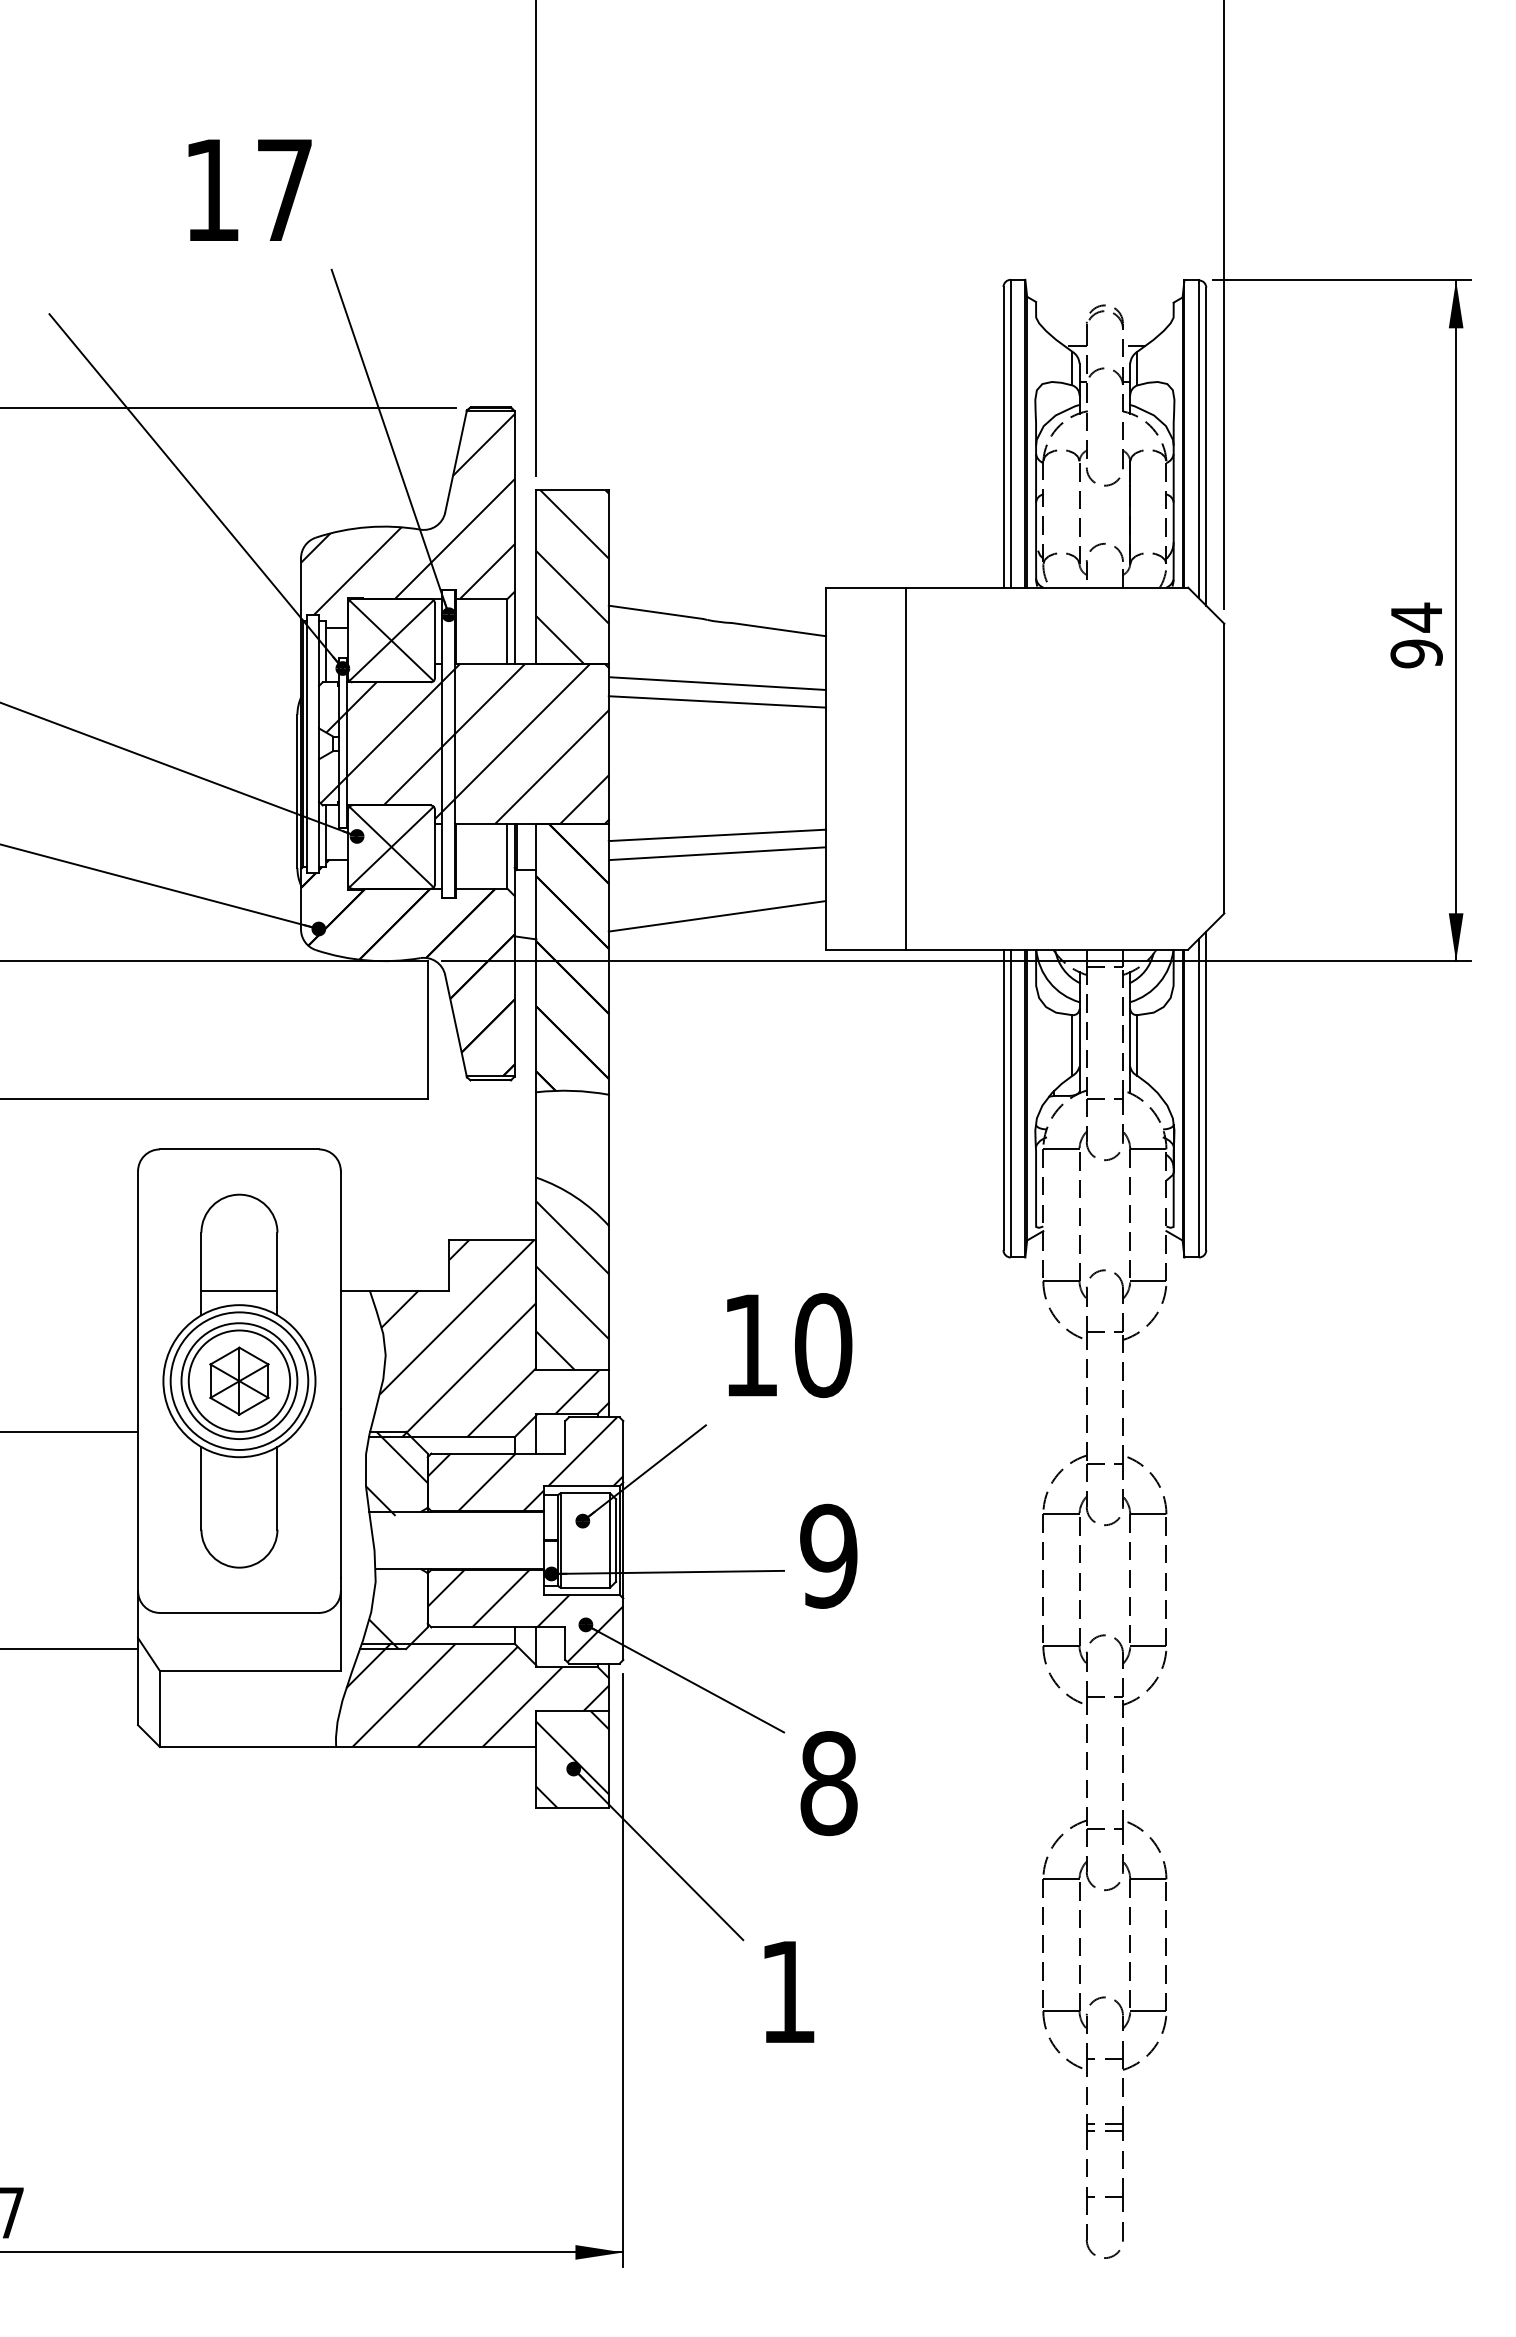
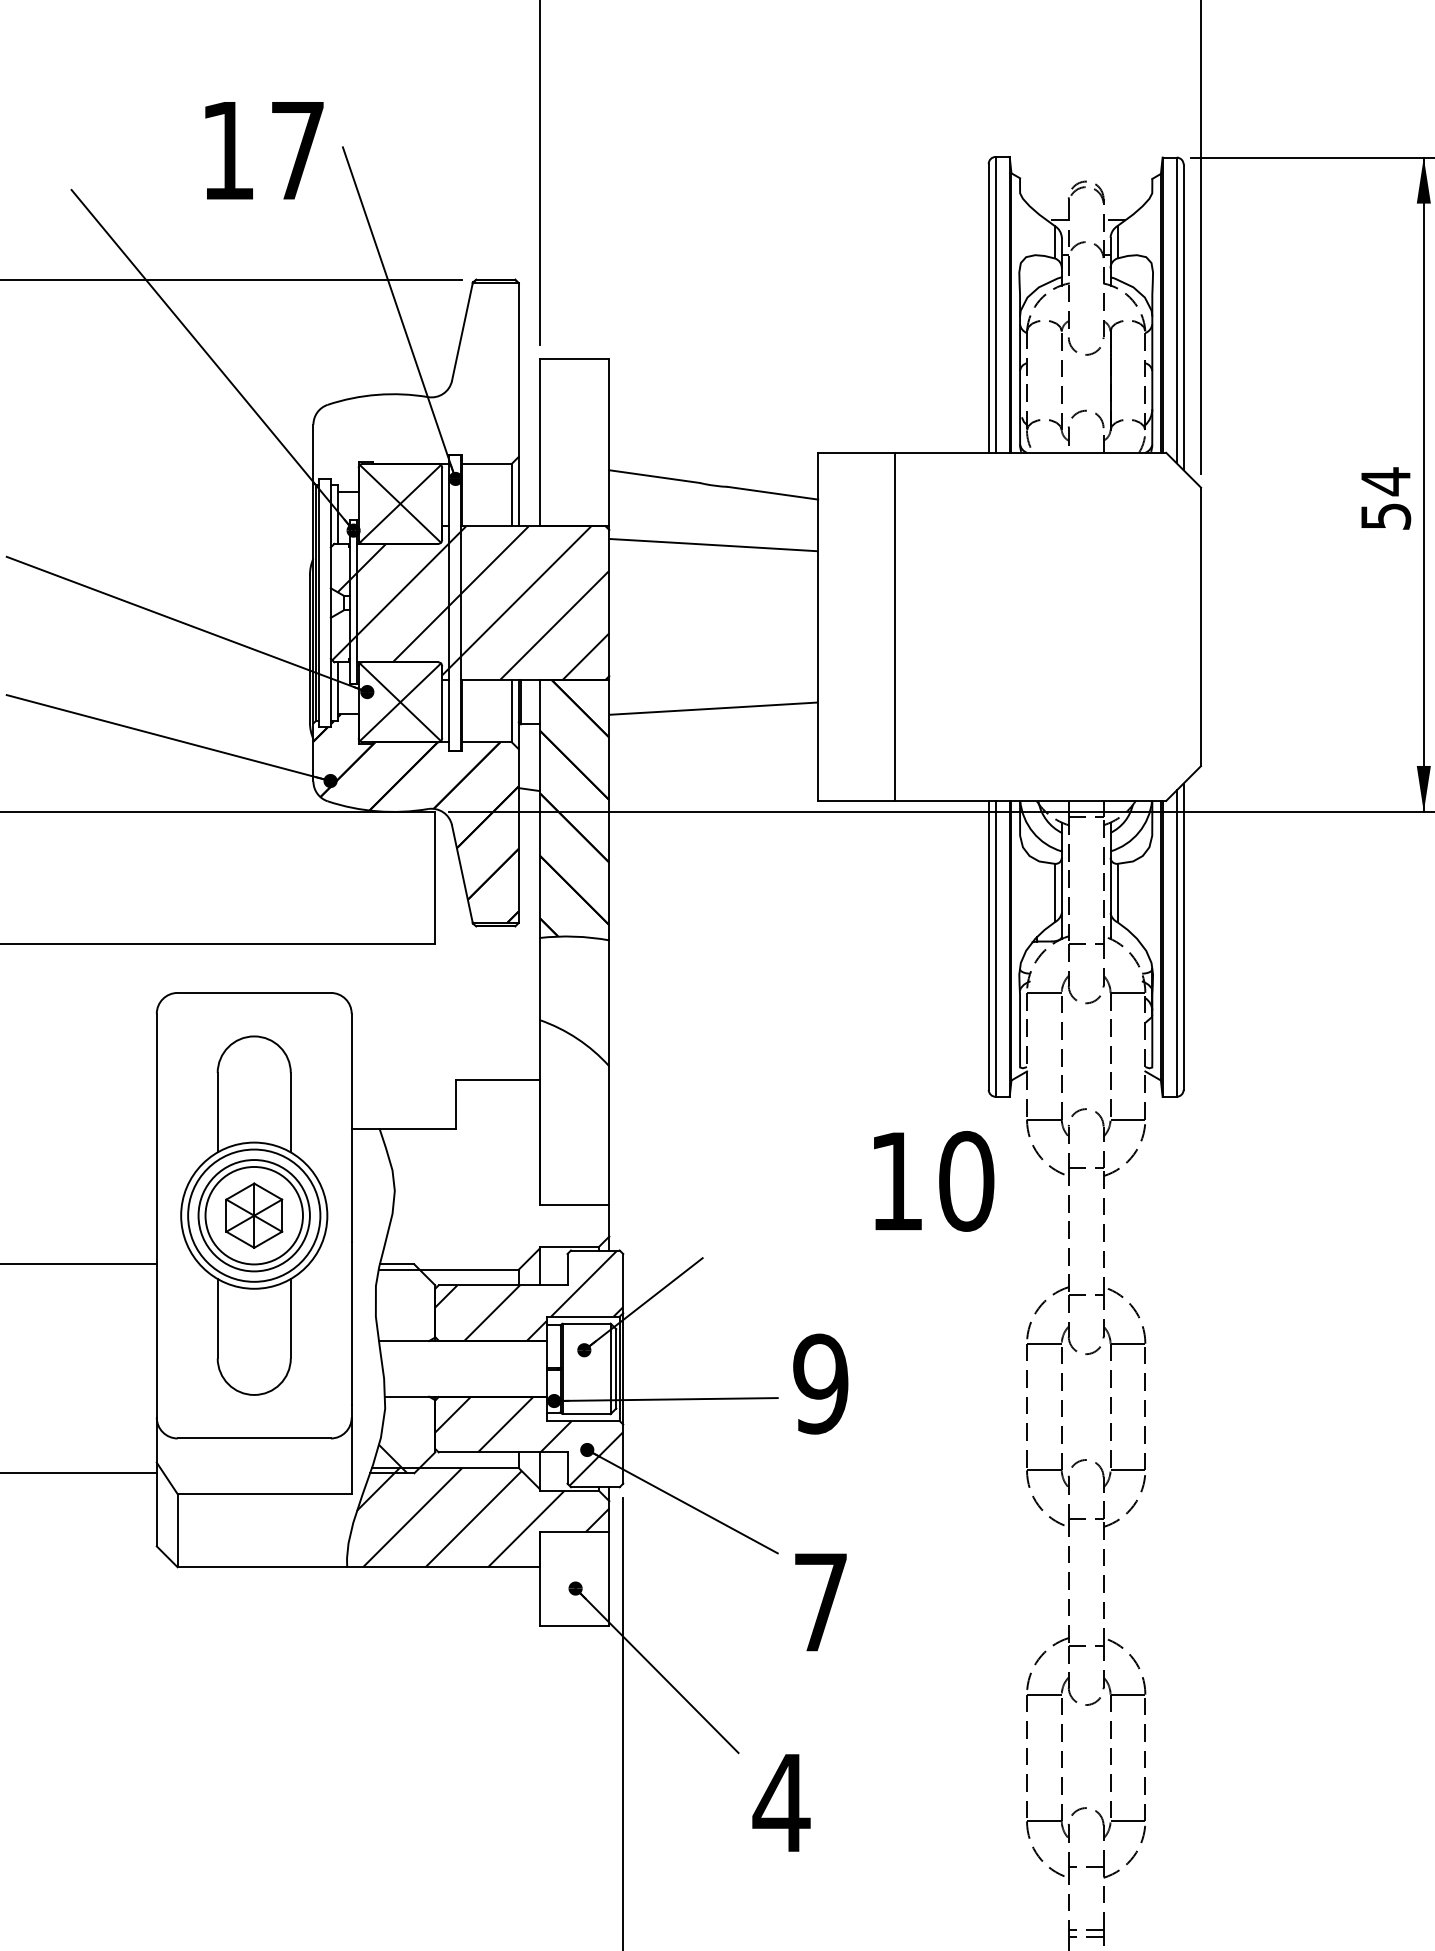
text: (249, 189) -> (263, 149), moved
hatch: (407, 514) -> (415, 382), removed
hatch: (572, 577) -> (574, 443), removed
text: (1416, 653) -> (1385, 516), 94 -> 54
line: (717, 701) -> (713, 562), removed
line: (717, 835) -> (713, 691), removed
line: (717, 916) -> (713, 769), removed
hatch: (572, 1285) -> (574, 1123), removed
line: (239, 1290) -> (254, 1128), removed
hatch: (489, 1338) -> (494, 1174), removed
text: (789, 1345) -> (933, 1181), moved
hatch: (396, 1473) -> (405, 1304), removed
hatch: (572, 1759) -> (574, 1579), removed
text: (828, 1783) -> (820, 1602), 8 -> 7
text: (787, 1991) -> (781, 1802), 1 -> 4

